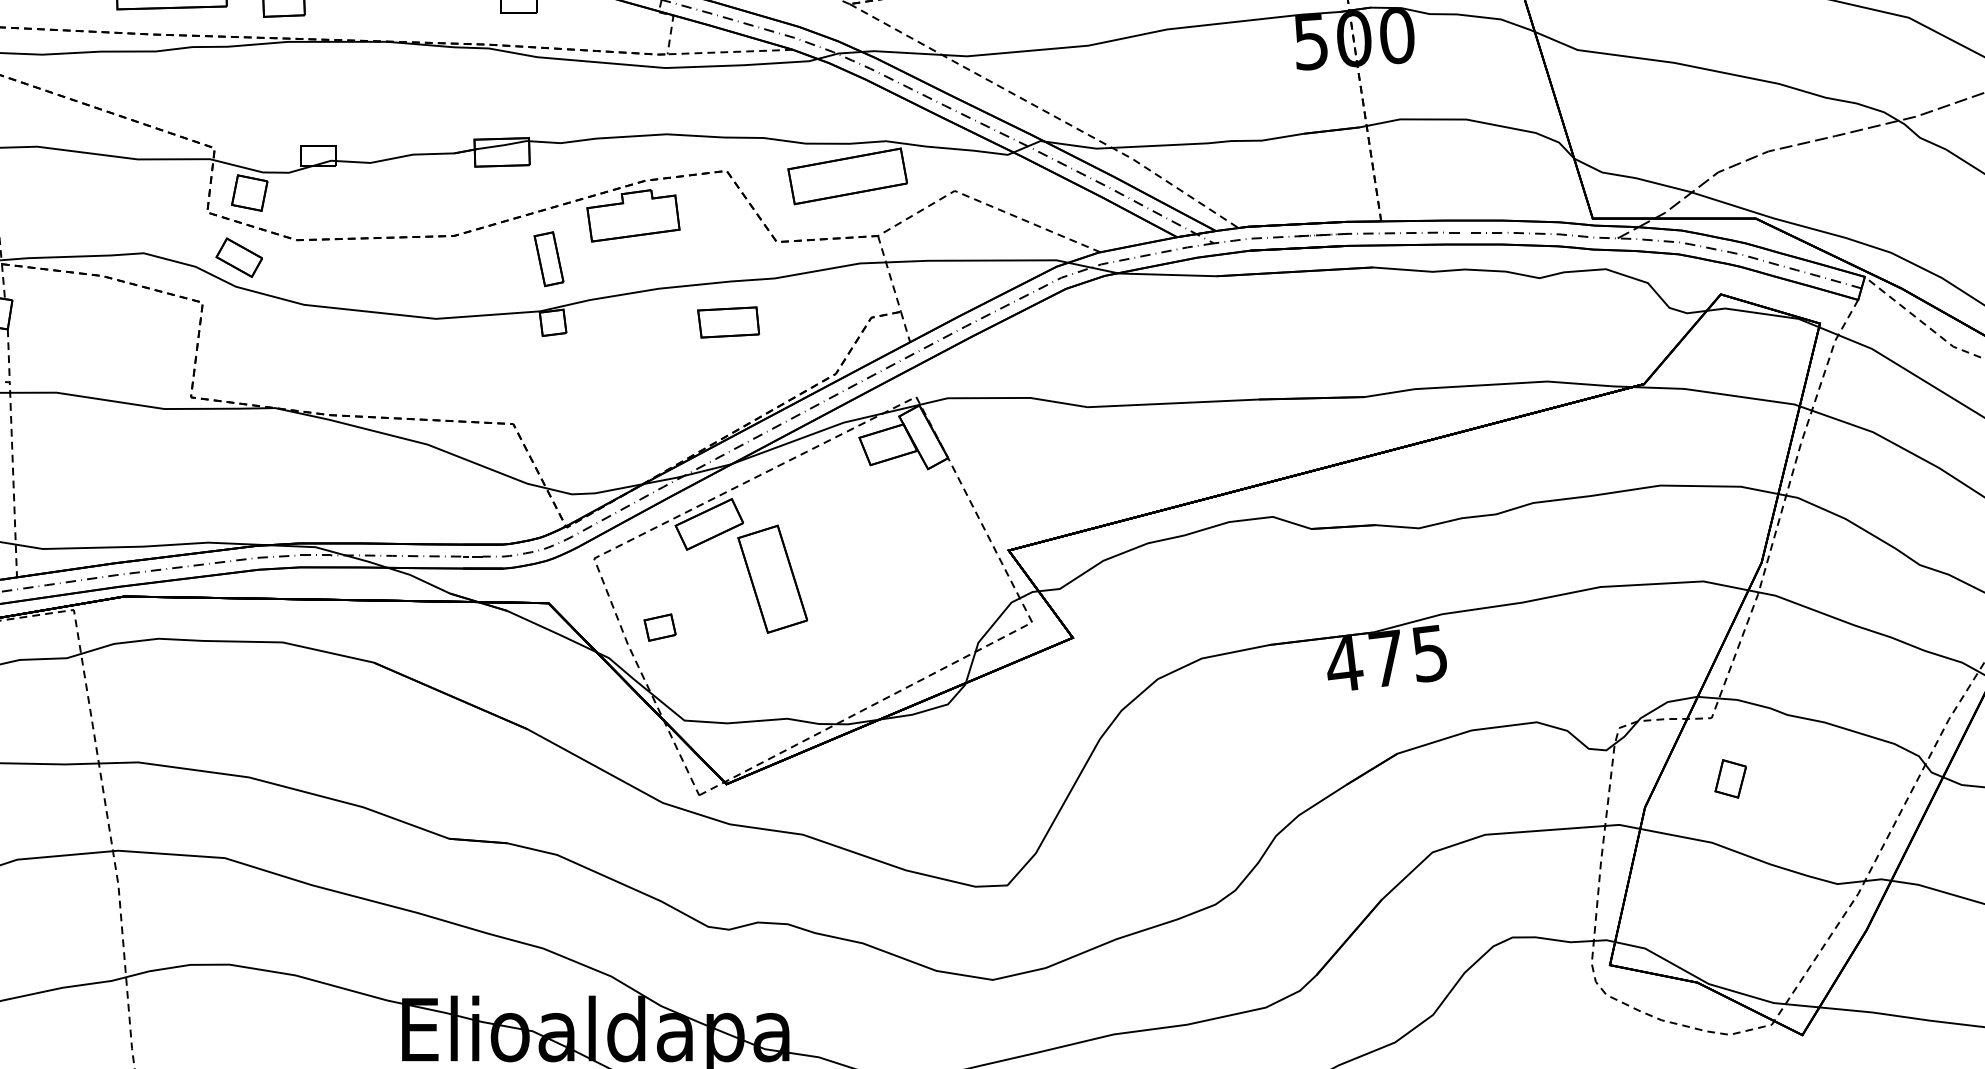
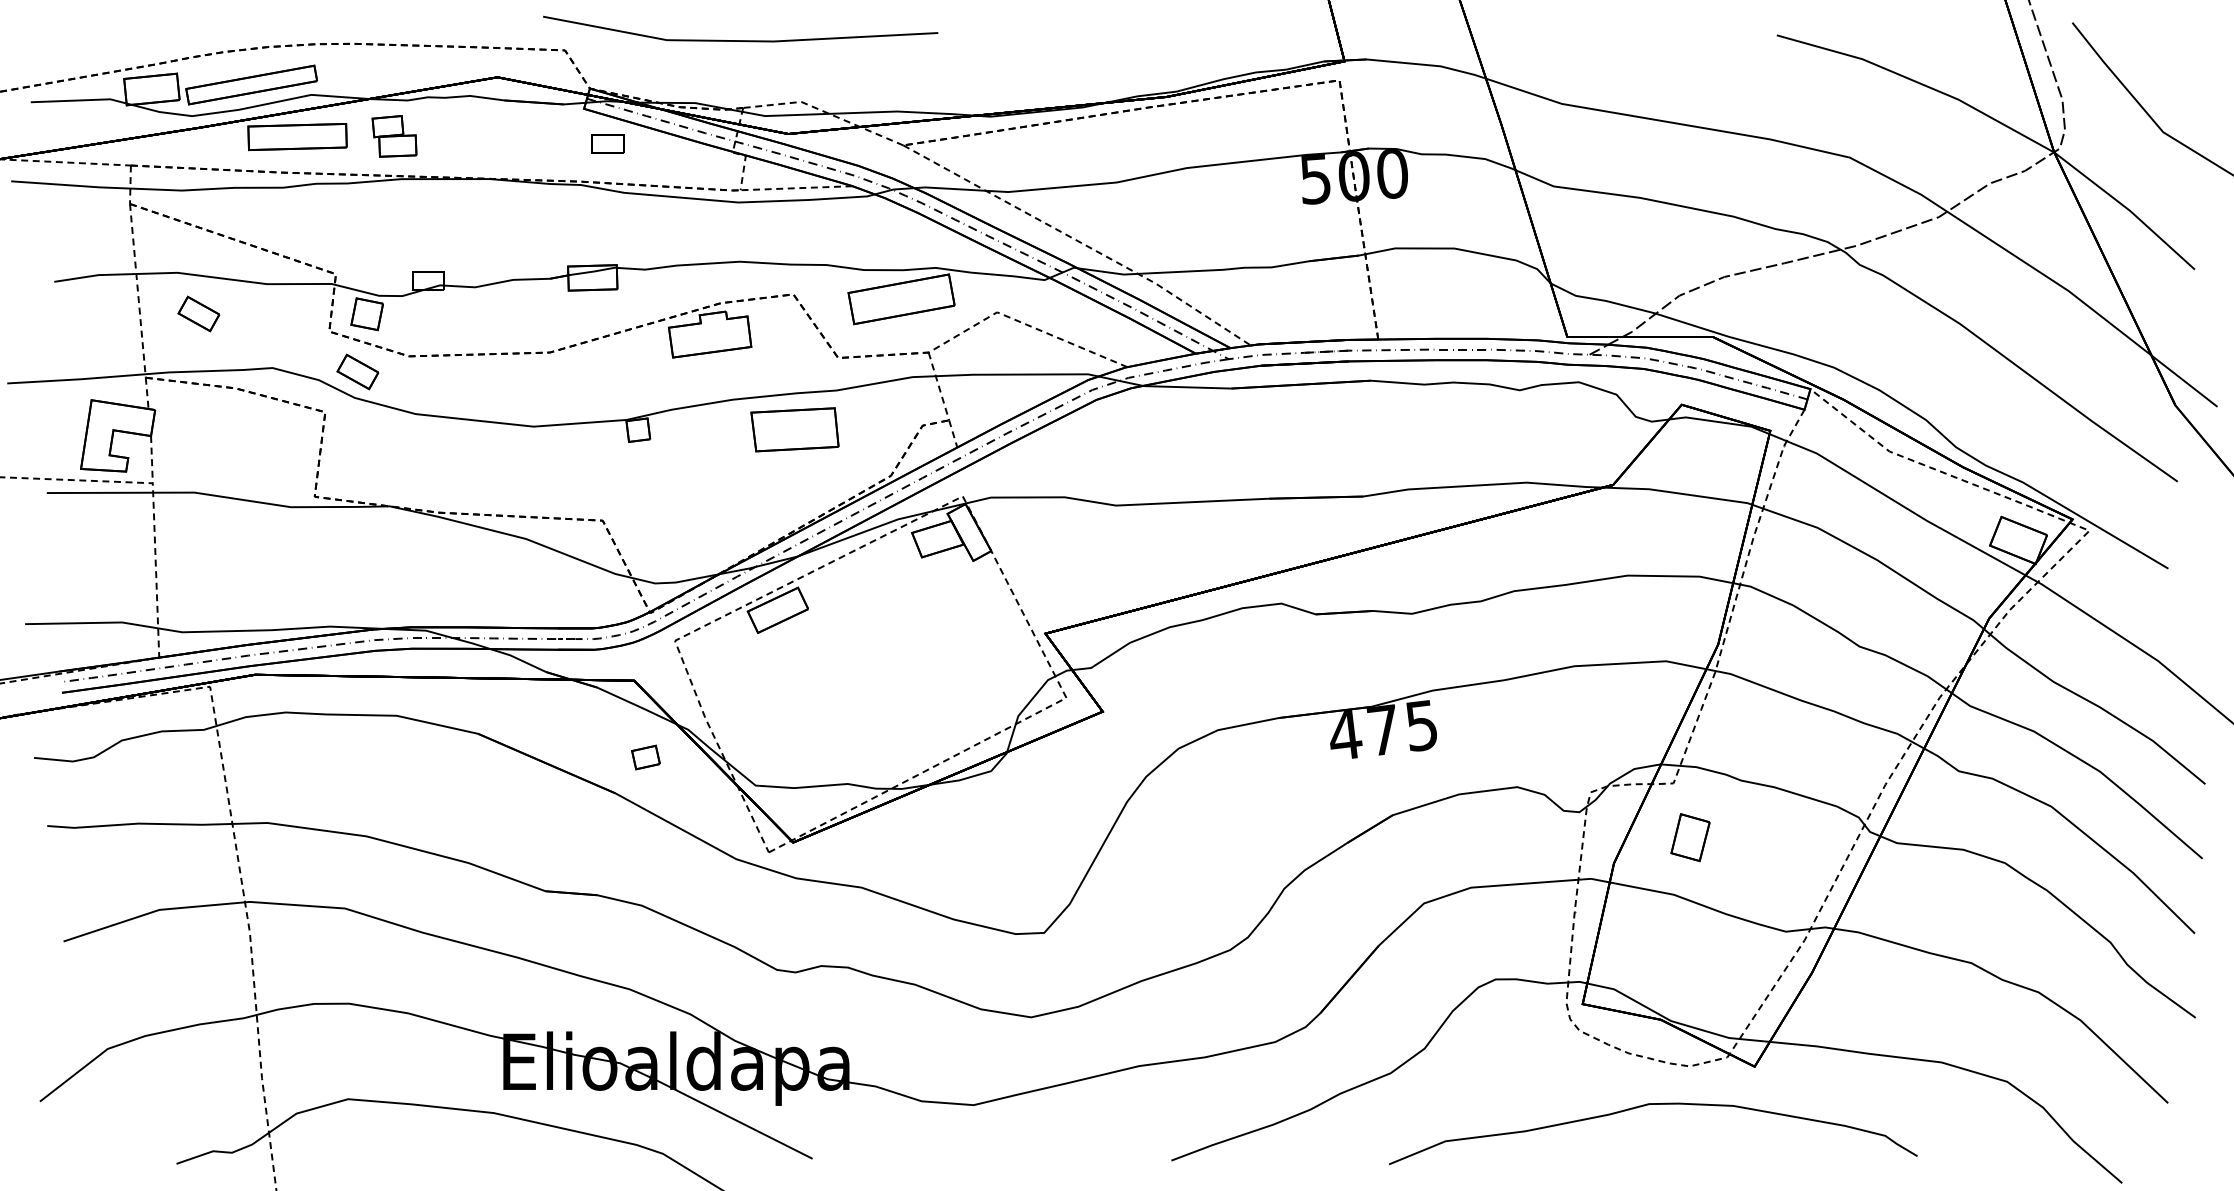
part: (60, 192) -> (198, 313), added
part: (548, 259) -> (634, 373), removed
part: (729, 322) -> (795, 429), size x1.6
part: (772, 579) -> (834, 659), removed
part: (659, 627) -> (645, 757), moved
part: (1730, 778) -> (1690, 837), size x1.4

